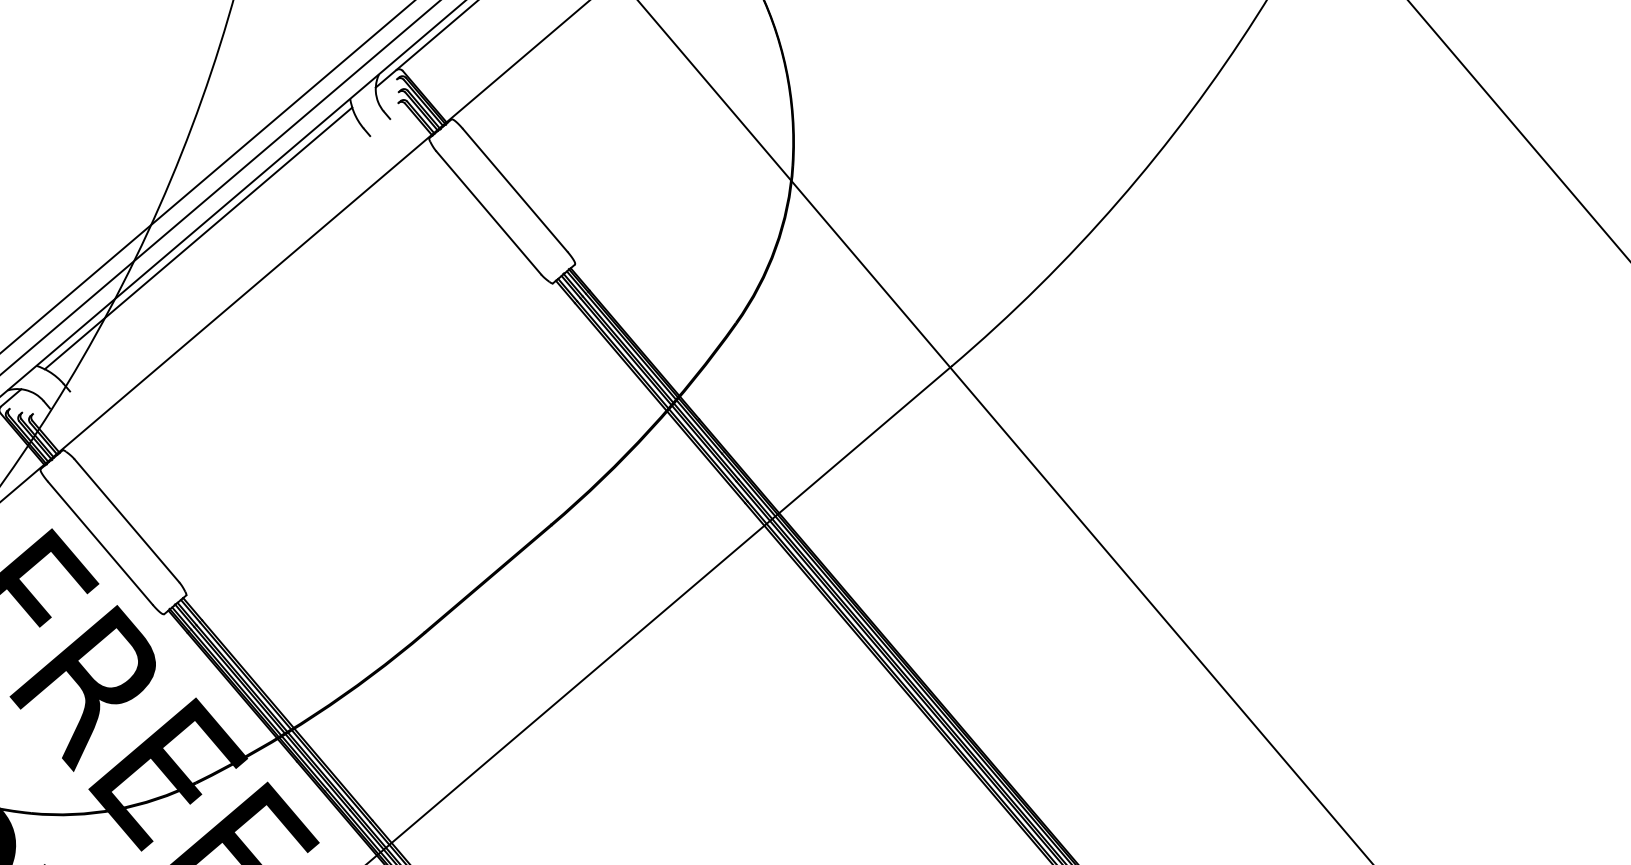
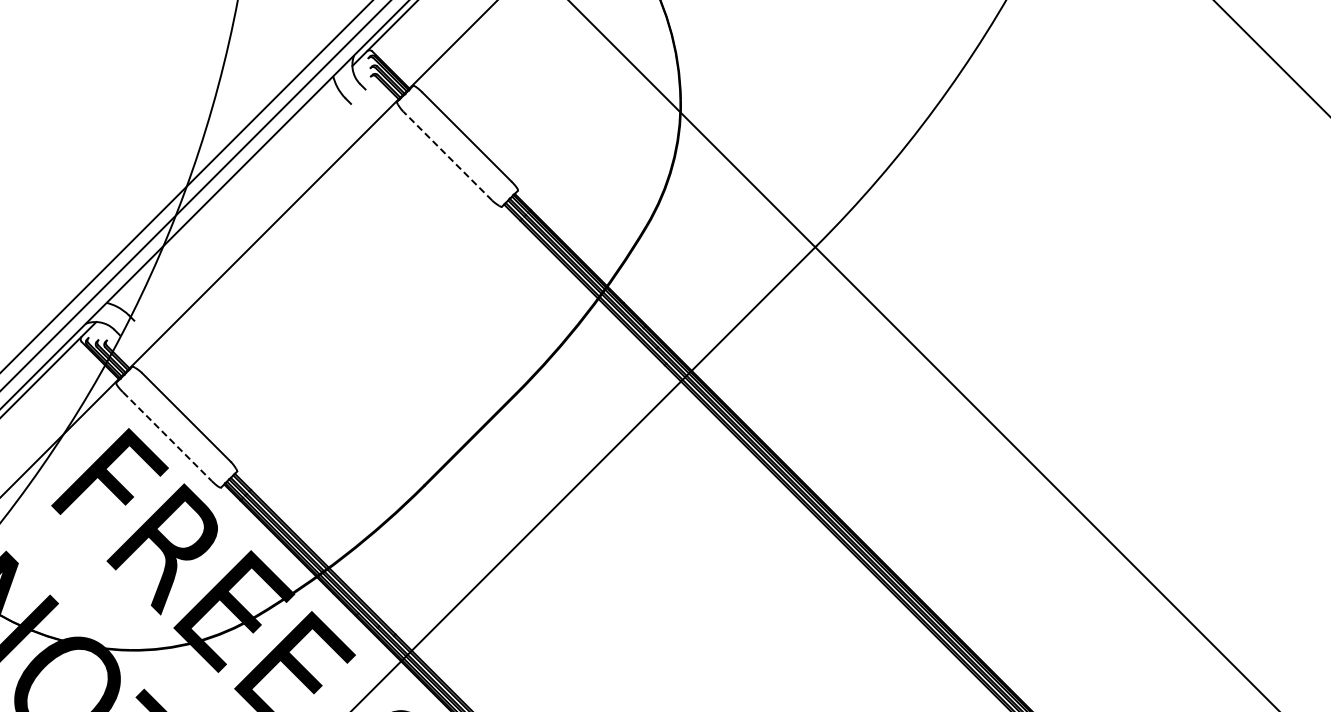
line: (488, 213) -> (447, 156), solid -> dashed
line: (198, 237) -> (224, 193), removed
line: (100, 543) -> (167, 436), solid -> dashed

